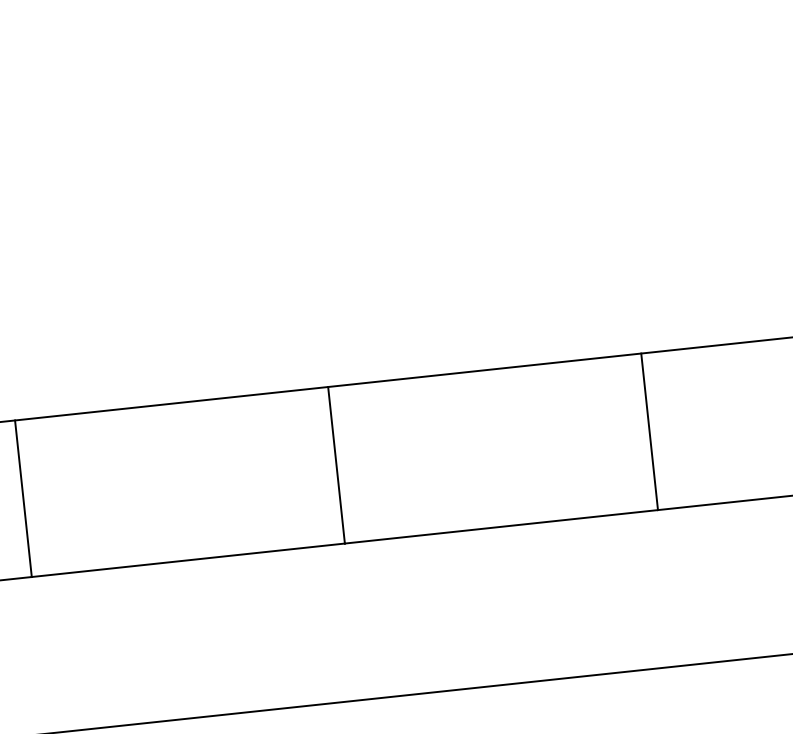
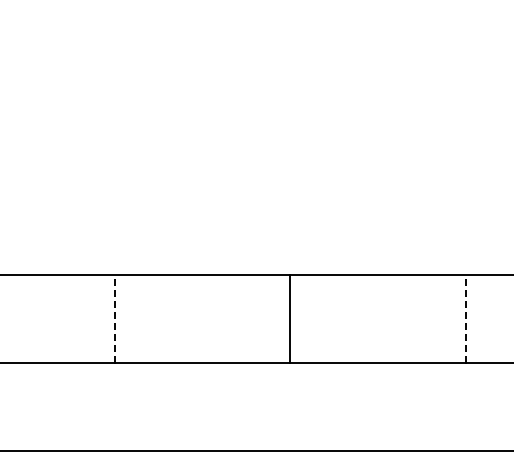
line: (649, 432) -> (465, 319), solid -> dashed
line: (22, 499) -> (114, 319), solid -> dashed

